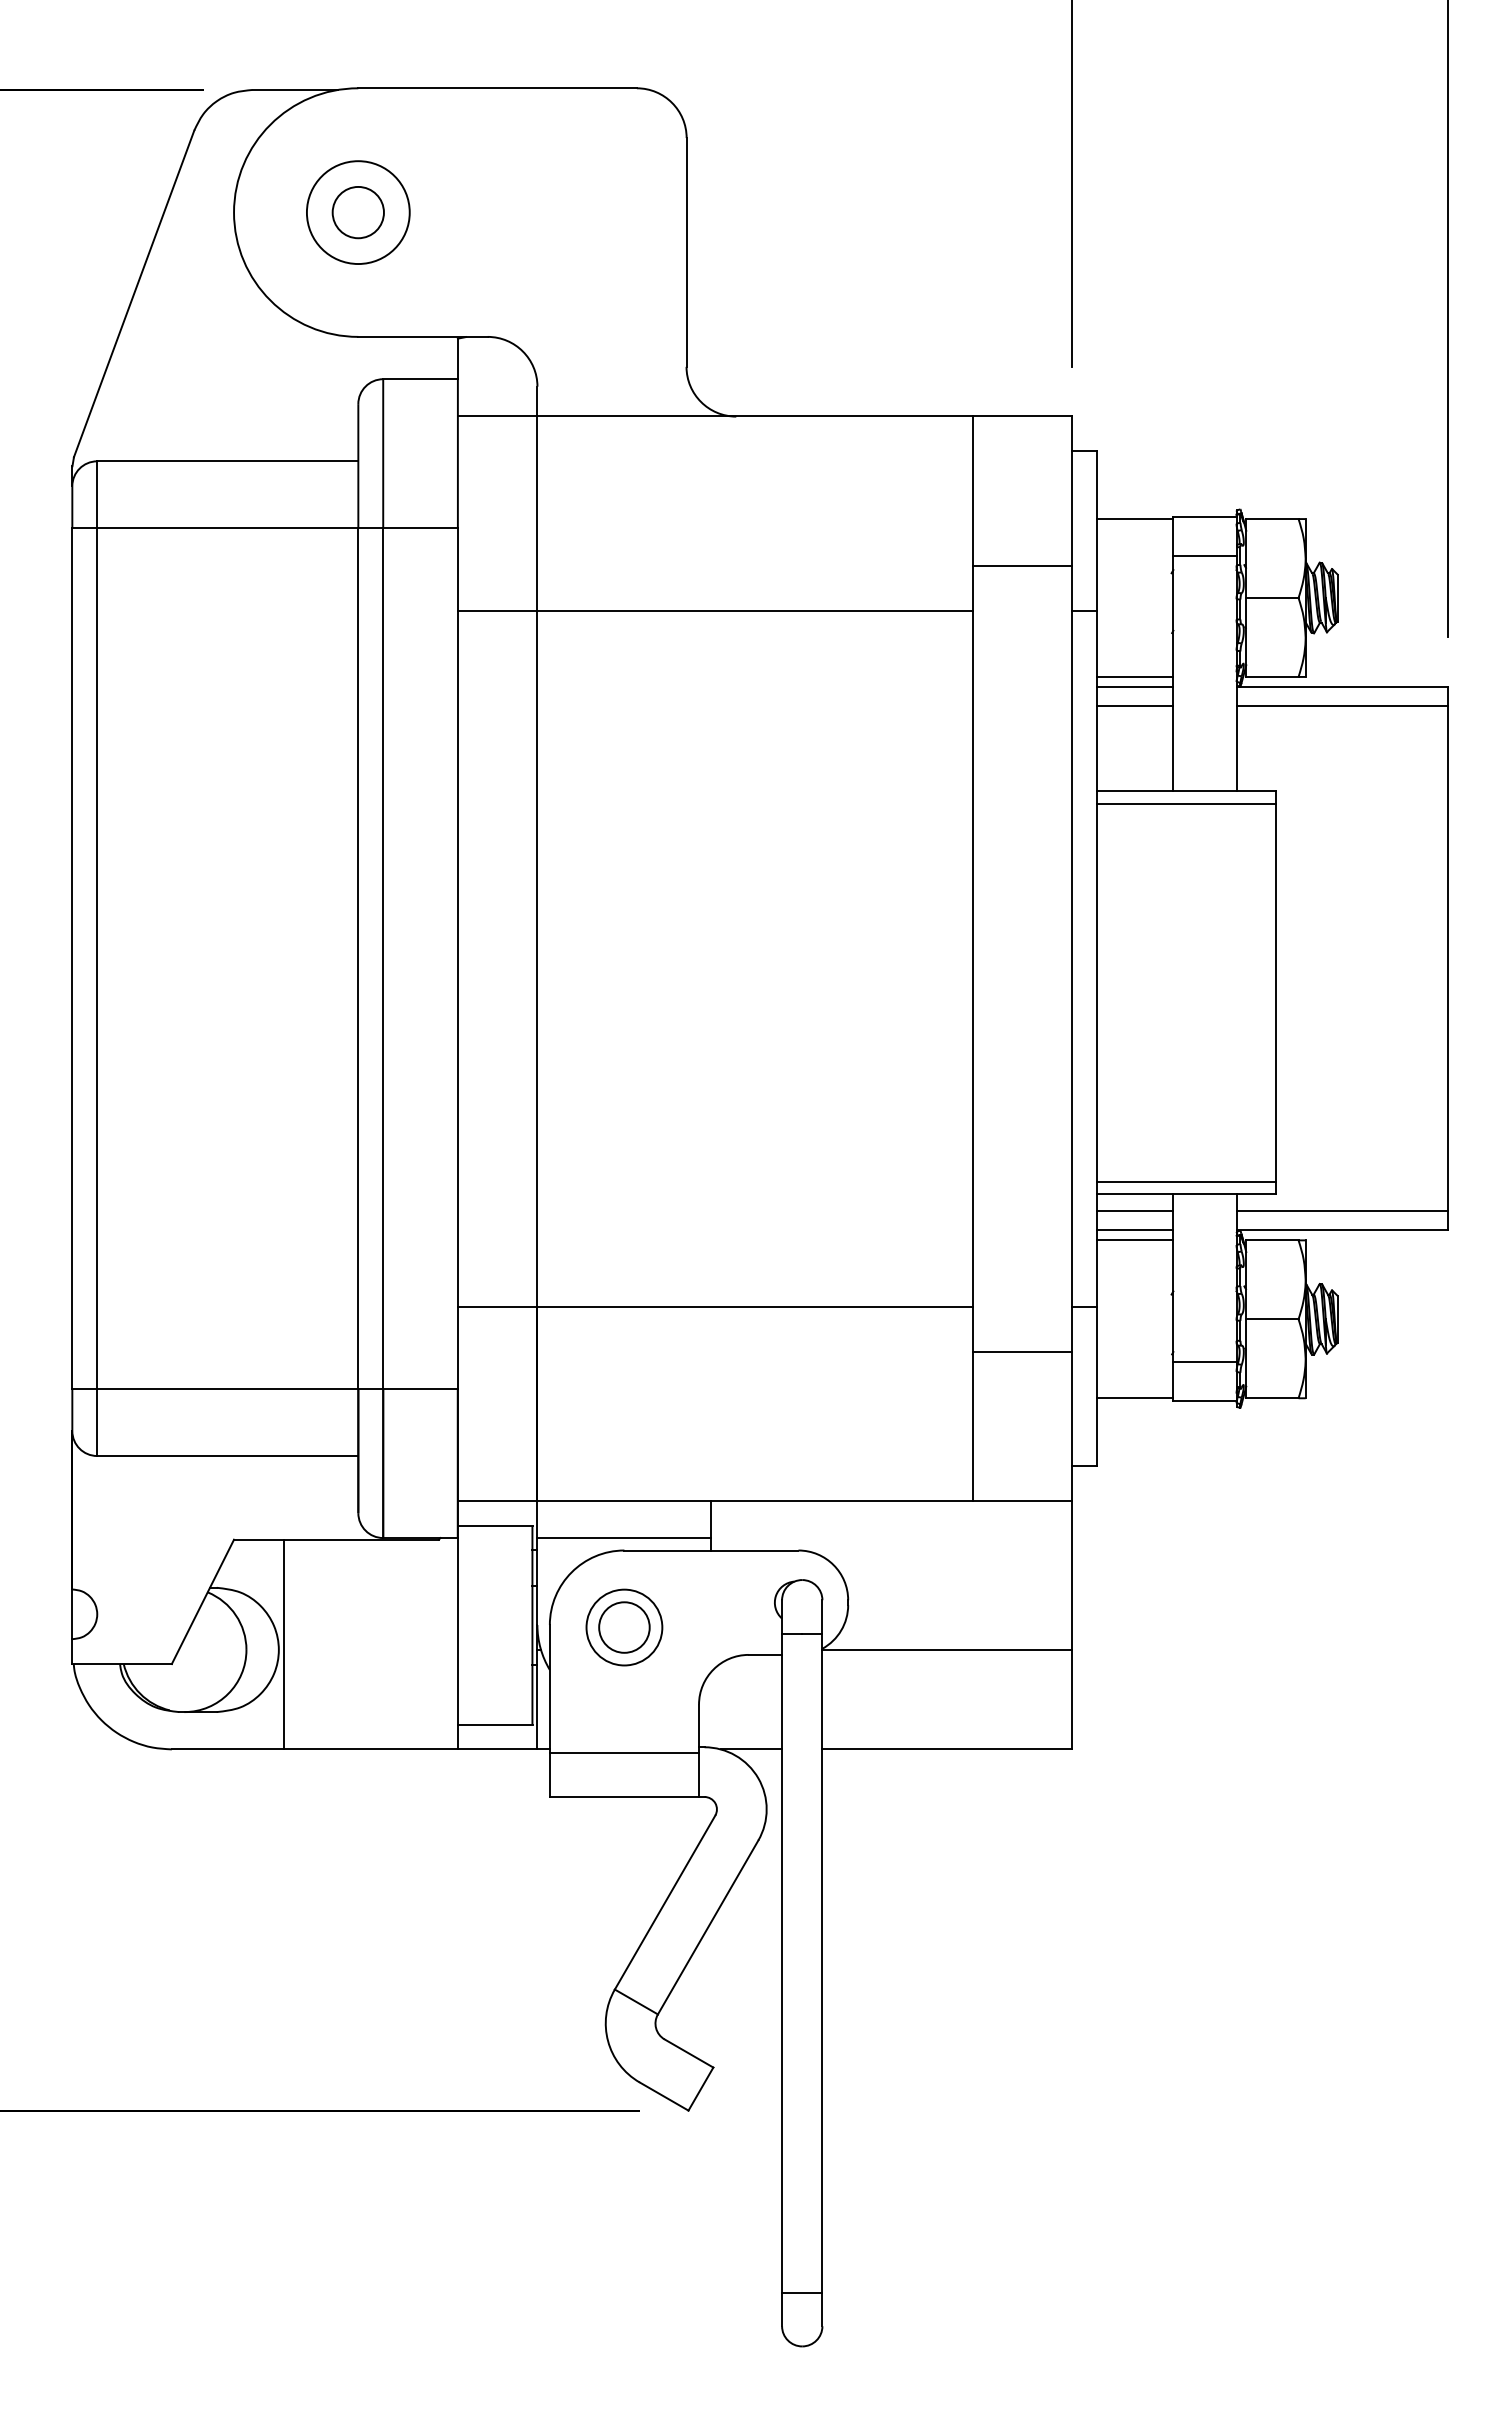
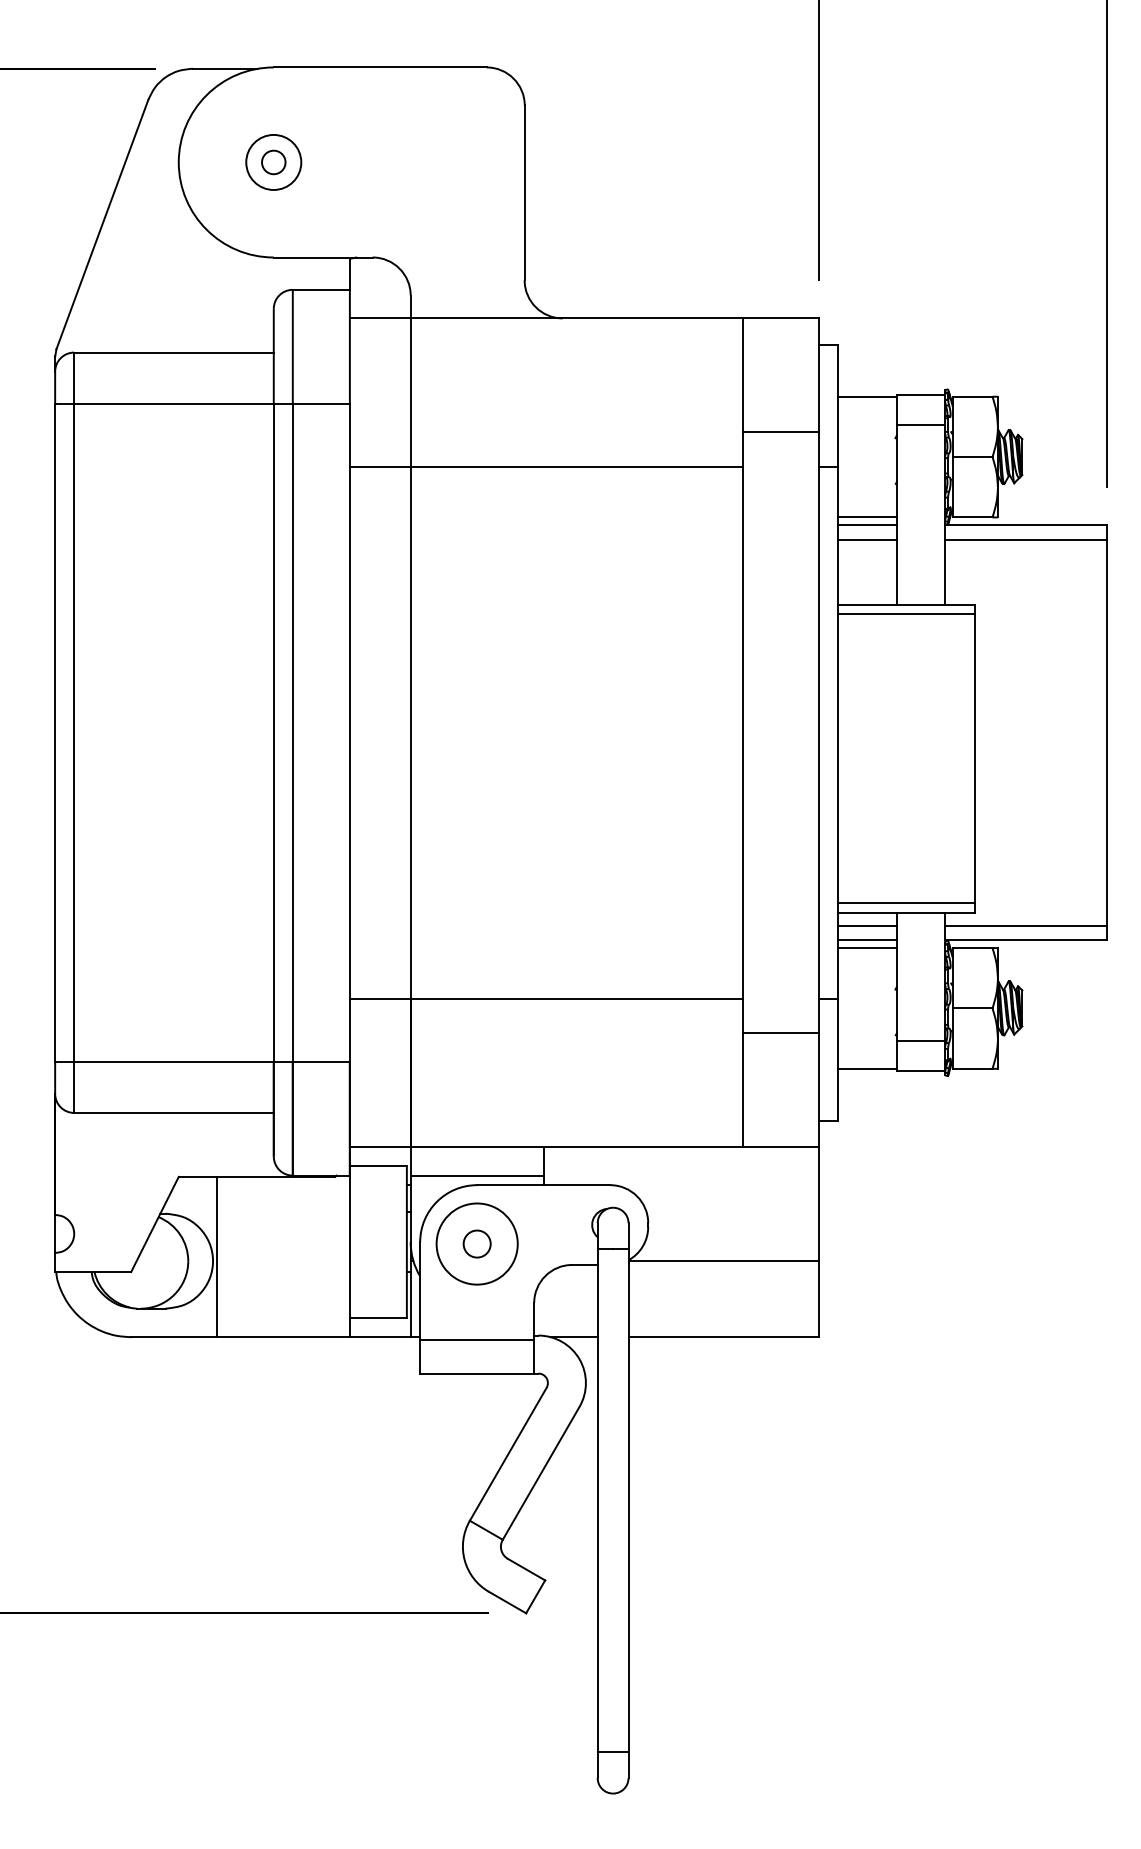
circle: (357, 212) -> (273, 162), size x0.6
circle: (357, 212) -> (273, 162), size x0.7
circle: (624, 1627) -> (477, 1244), size x0.7
circle: (624, 1627) -> (477, 1244), size x1.4

